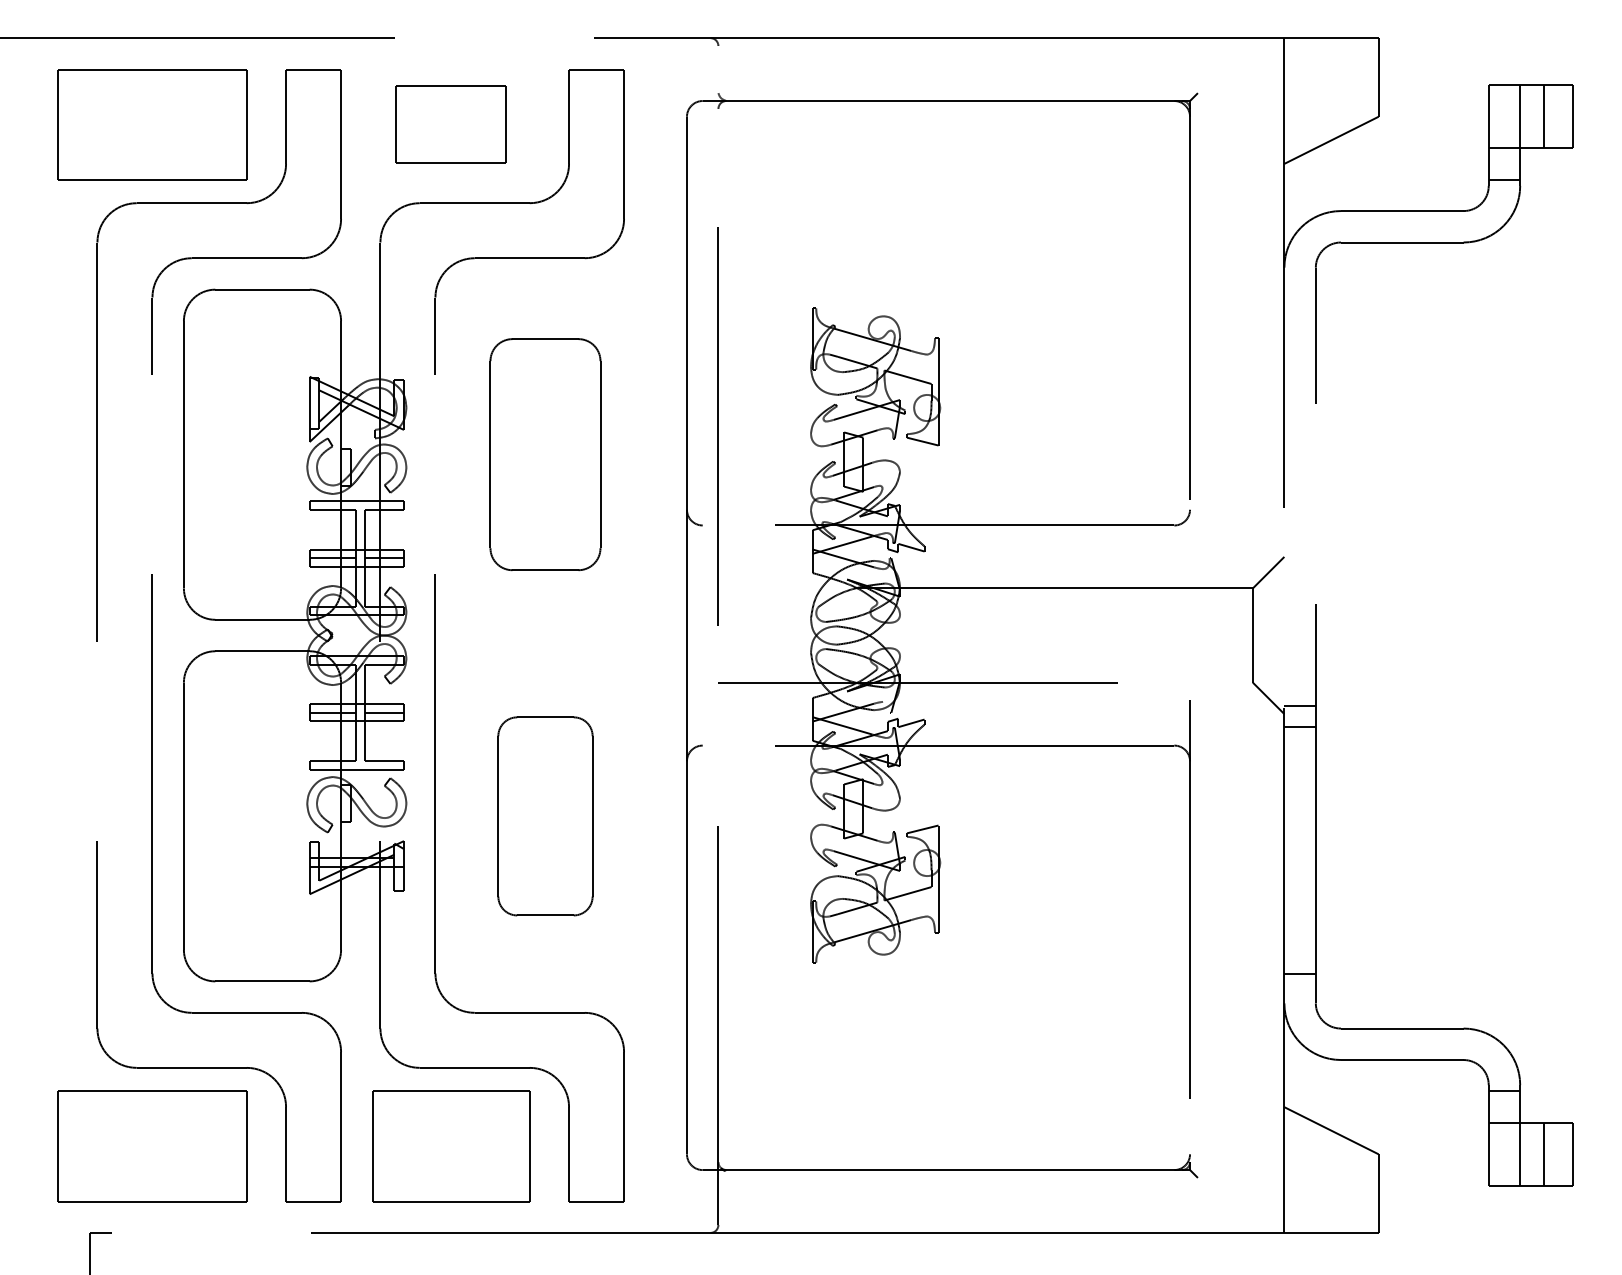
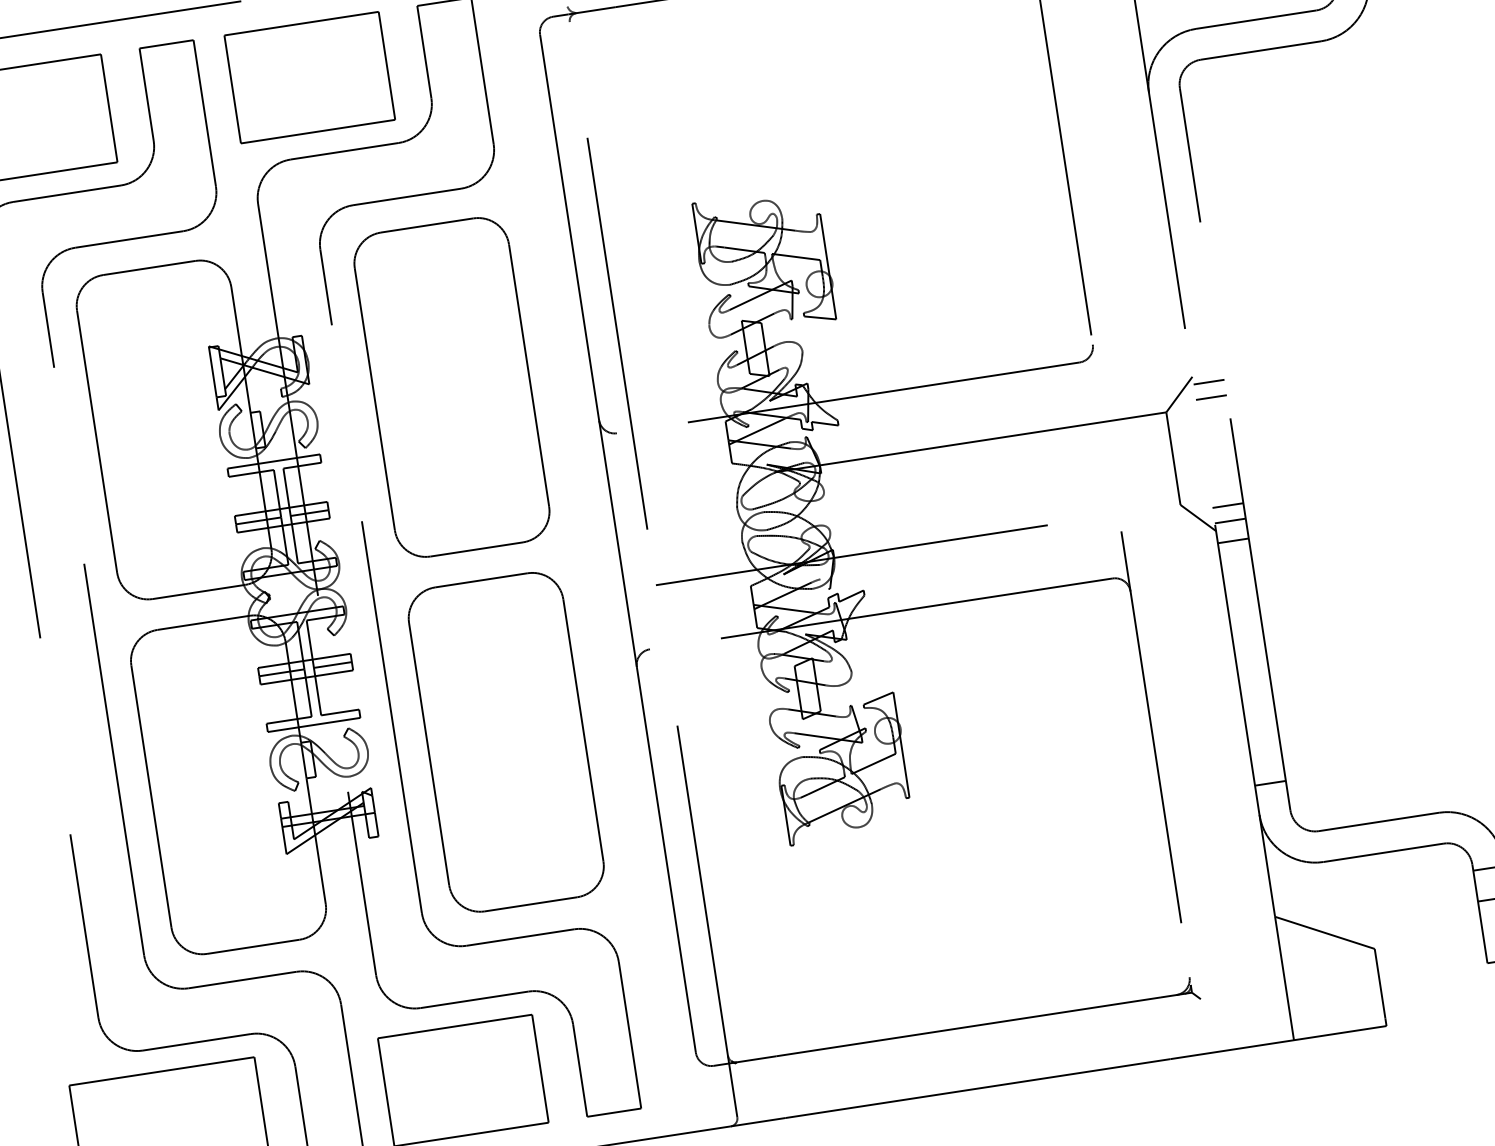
part: (451, 124) -> (310, 77), size x1.43
part: (545, 454) -> (451, 387), size x1.43
line: (1299, 564) -> (1208, 381), added
line: (1299, 580) -> (1210, 397), added
line: (1299, 690) -> (1227, 505), added
part: (545, 816) -> (506, 742), size x1.67

